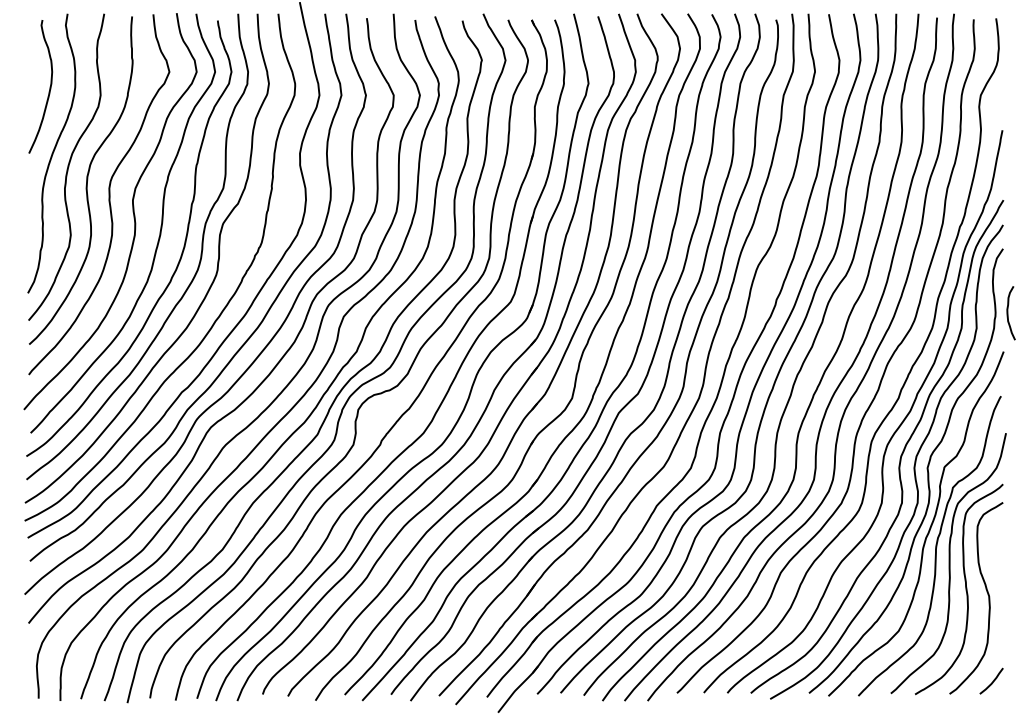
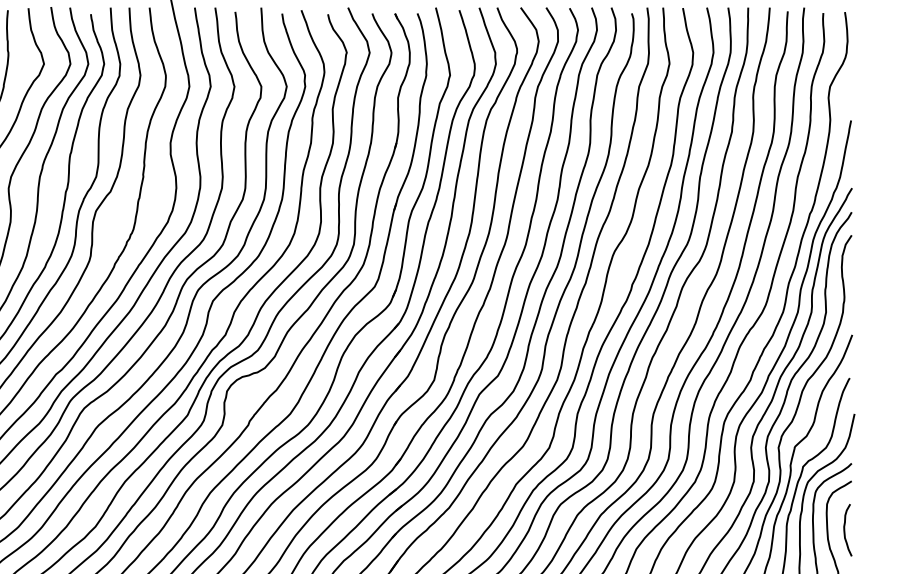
curve: (1008, 313) -> (845, 530), moved

